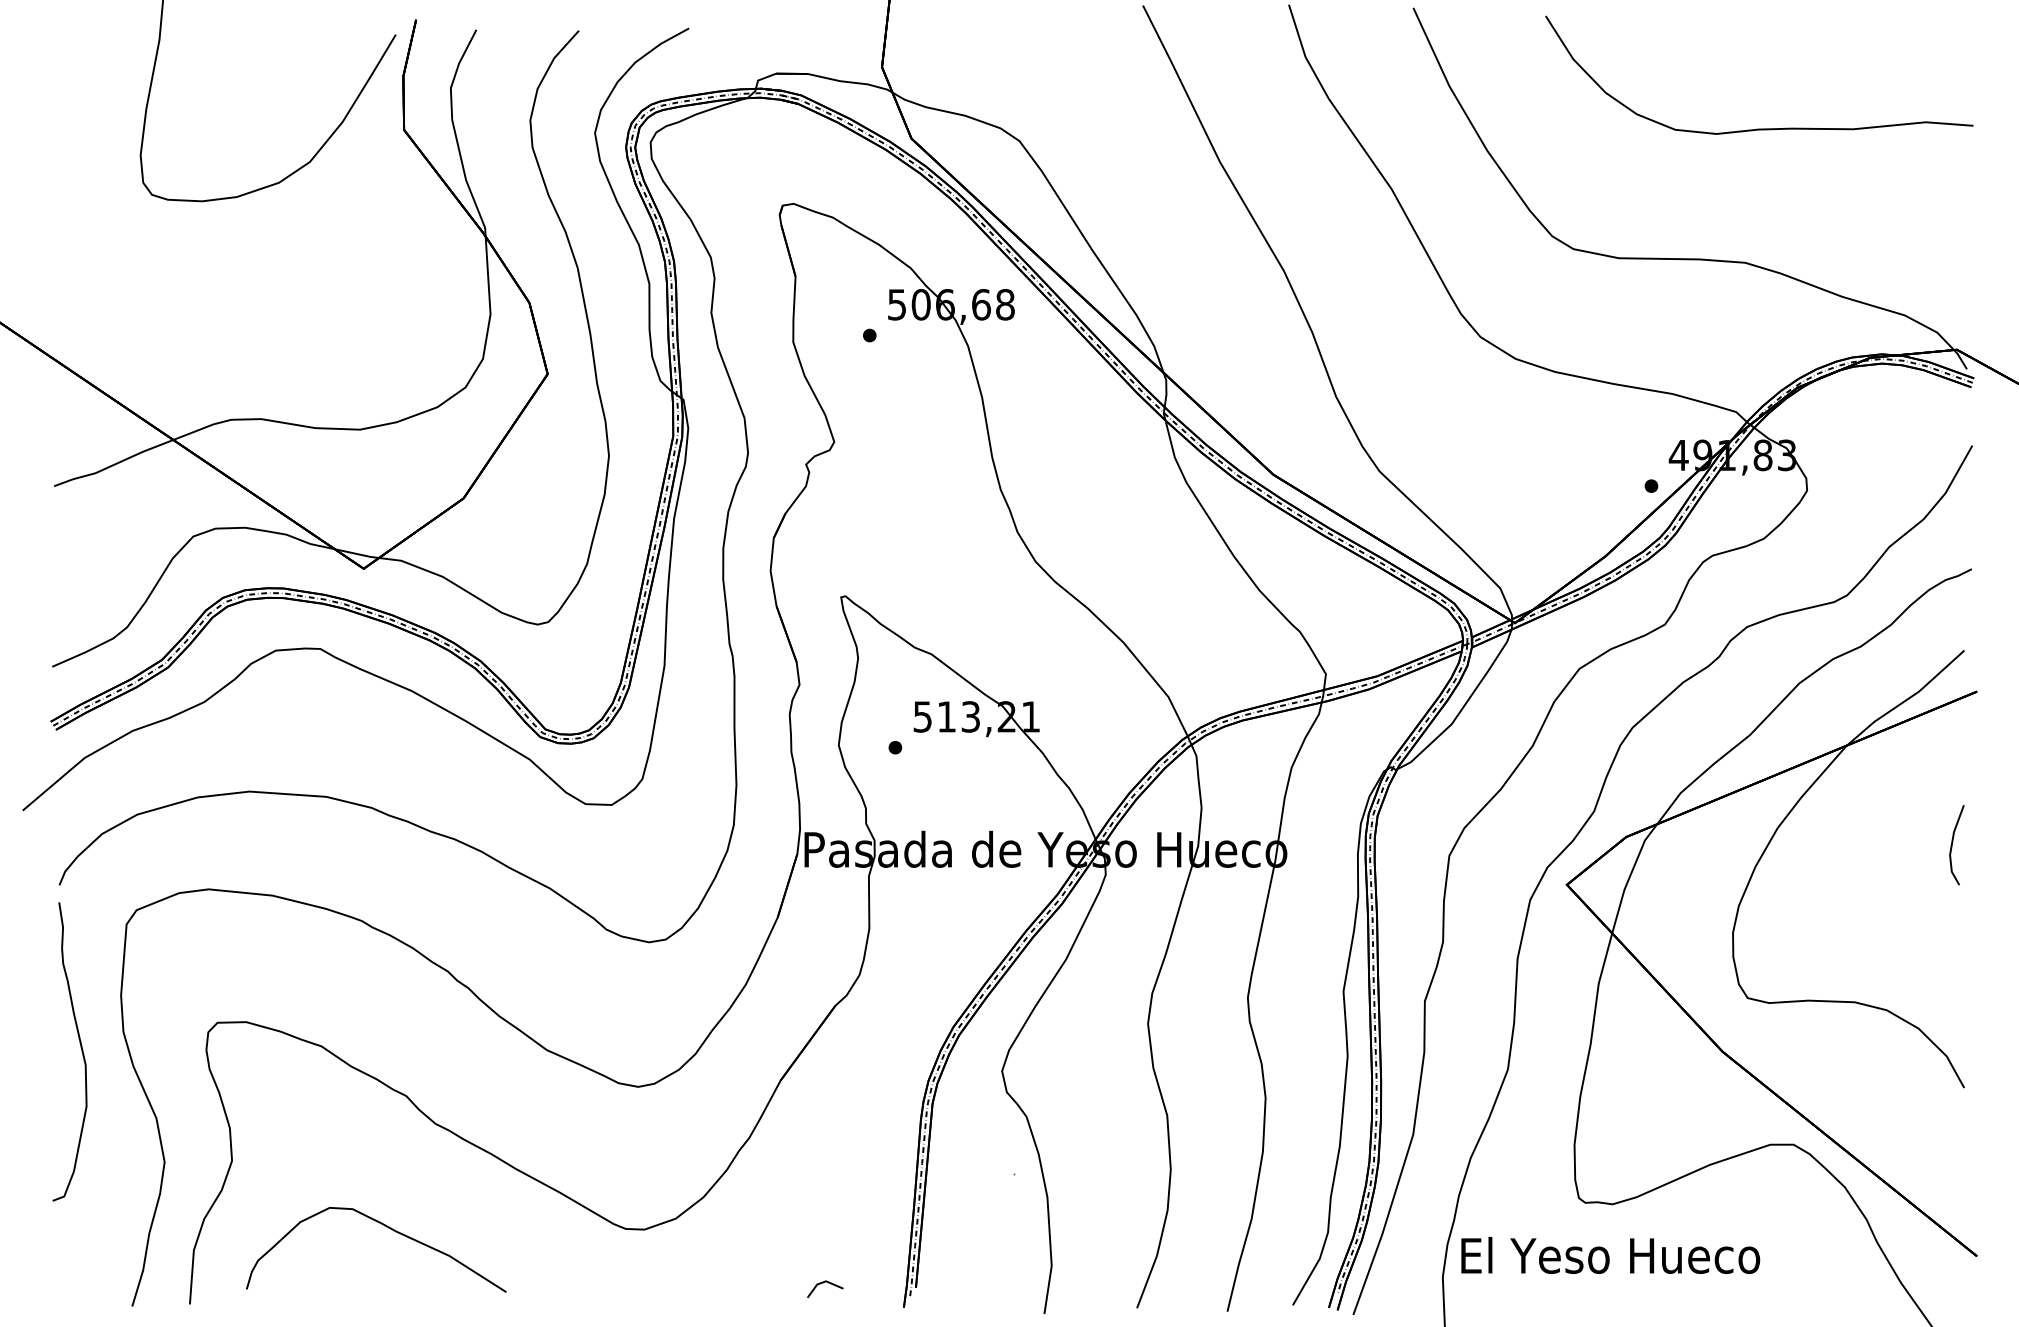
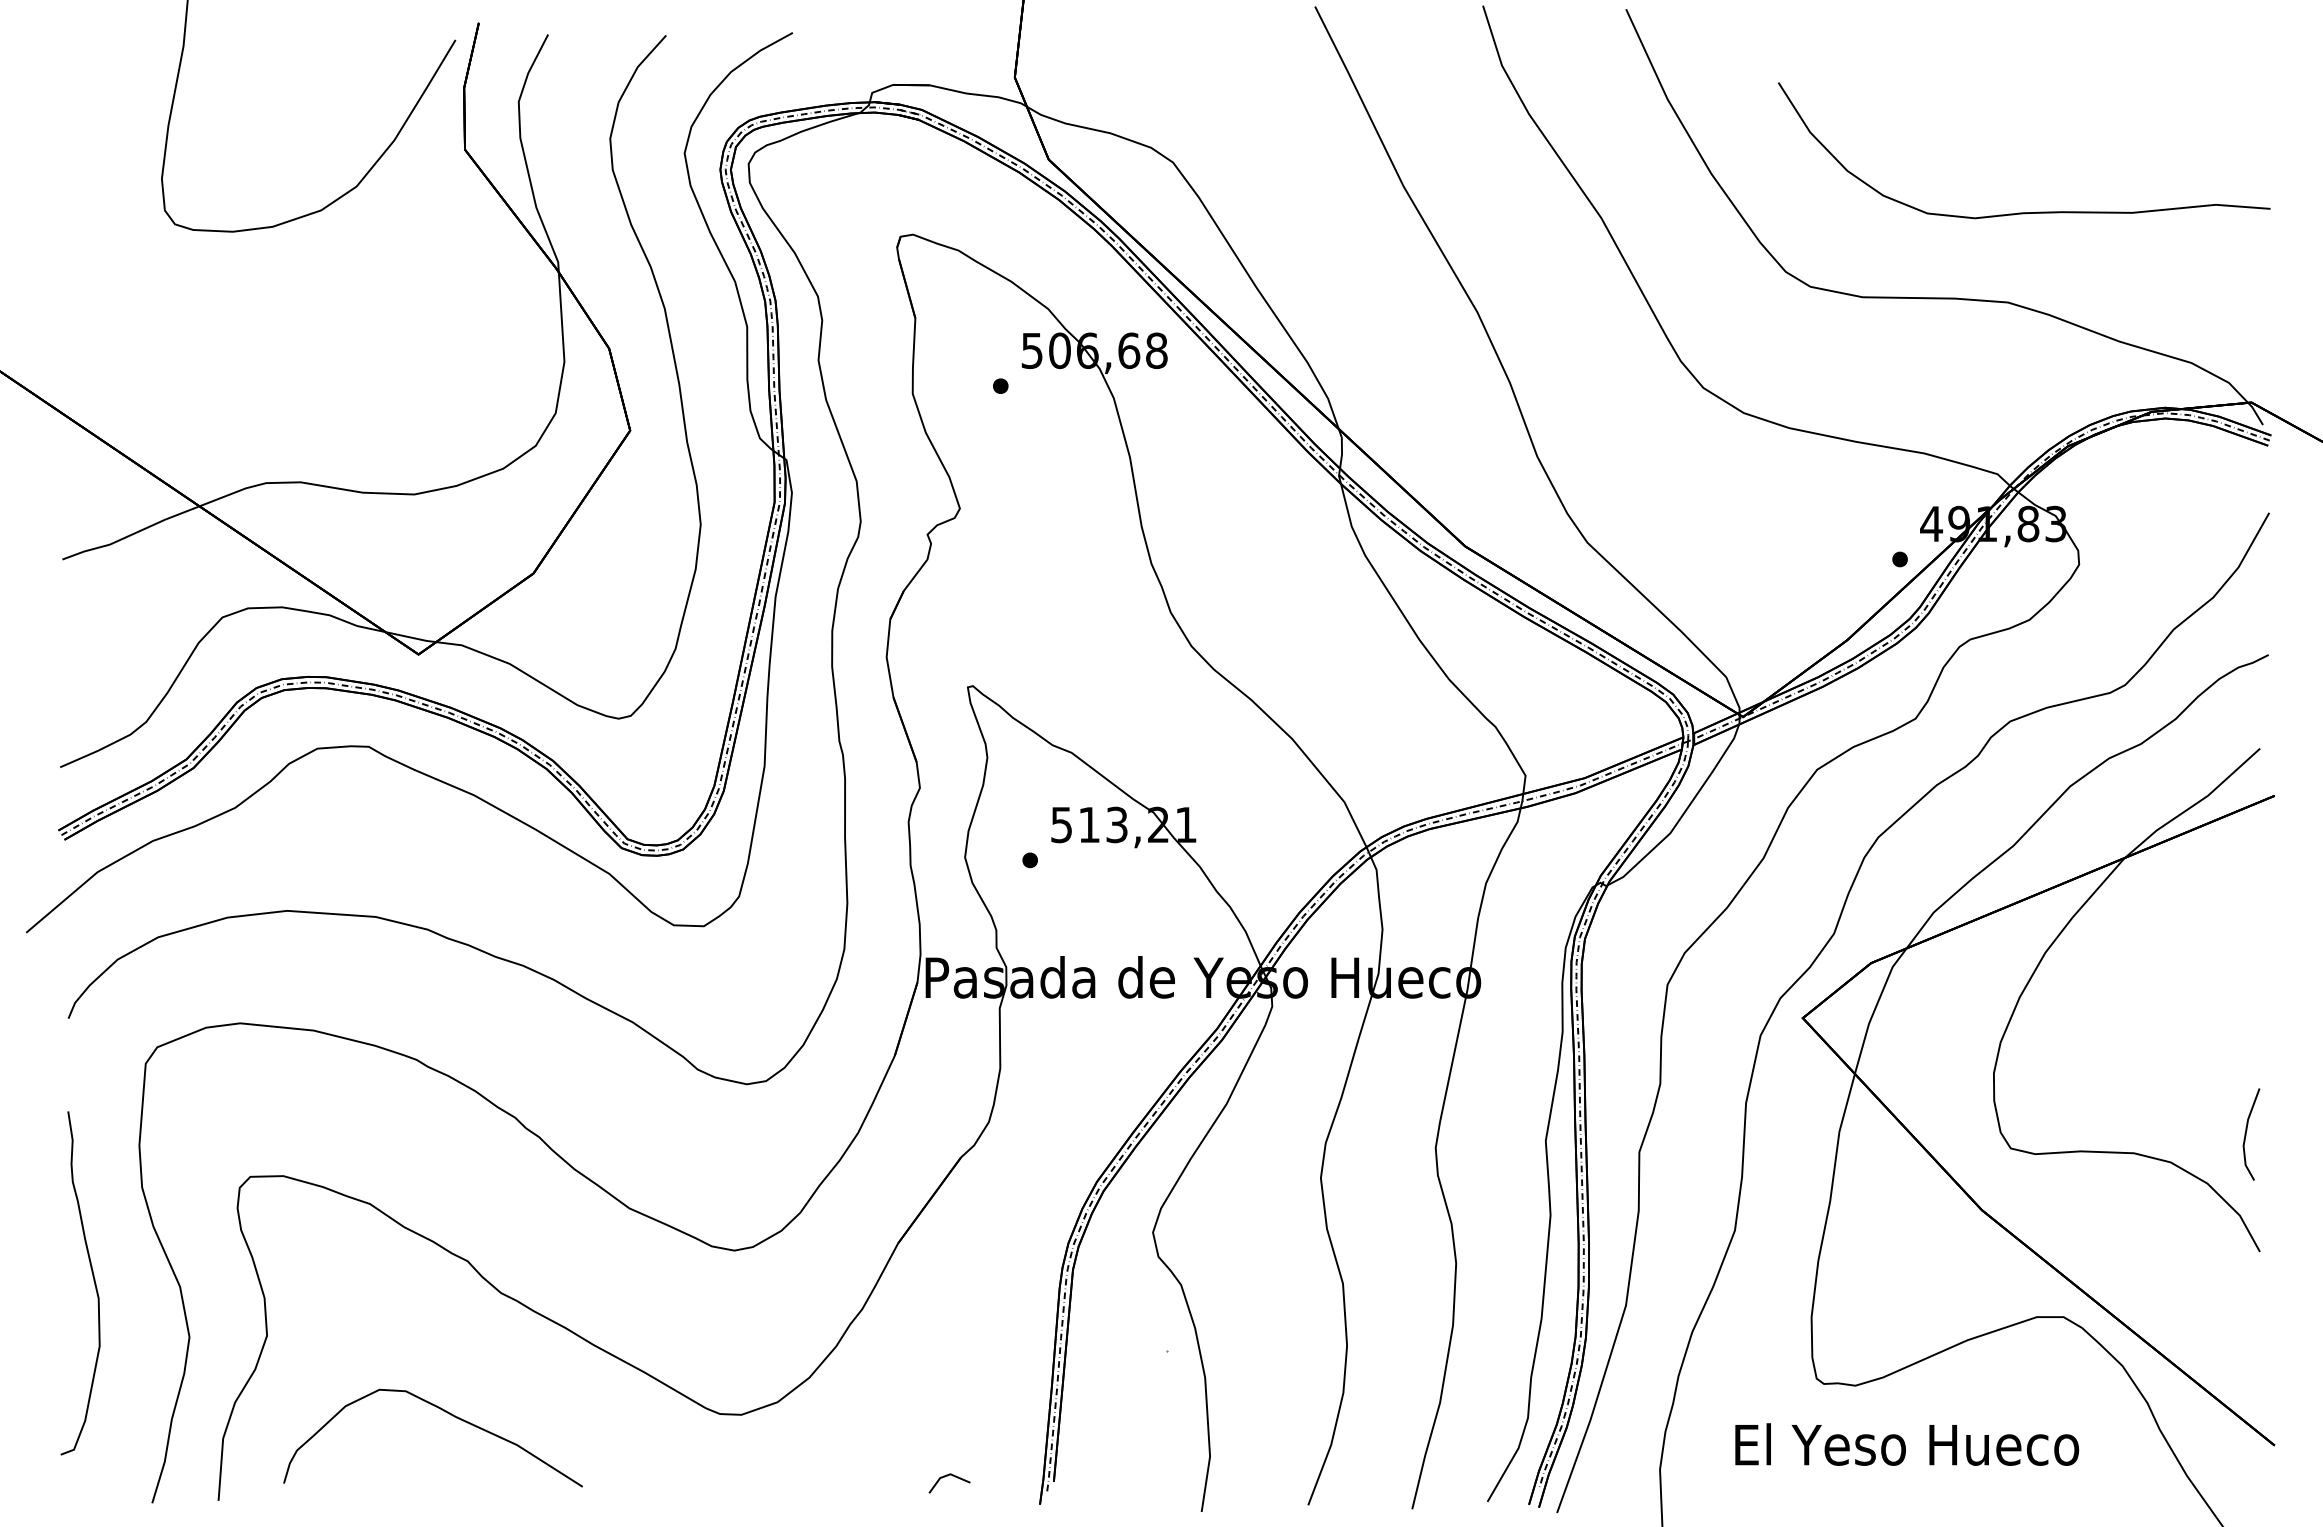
curve: (1759, 128) -> (2024, 212), moved
line: (1952, 845) -> (2246, 1134), moved
curve: (81, 1050) -> (93, 1281), moved
text: (1610, 1255) -> (1907, 1444), moved

